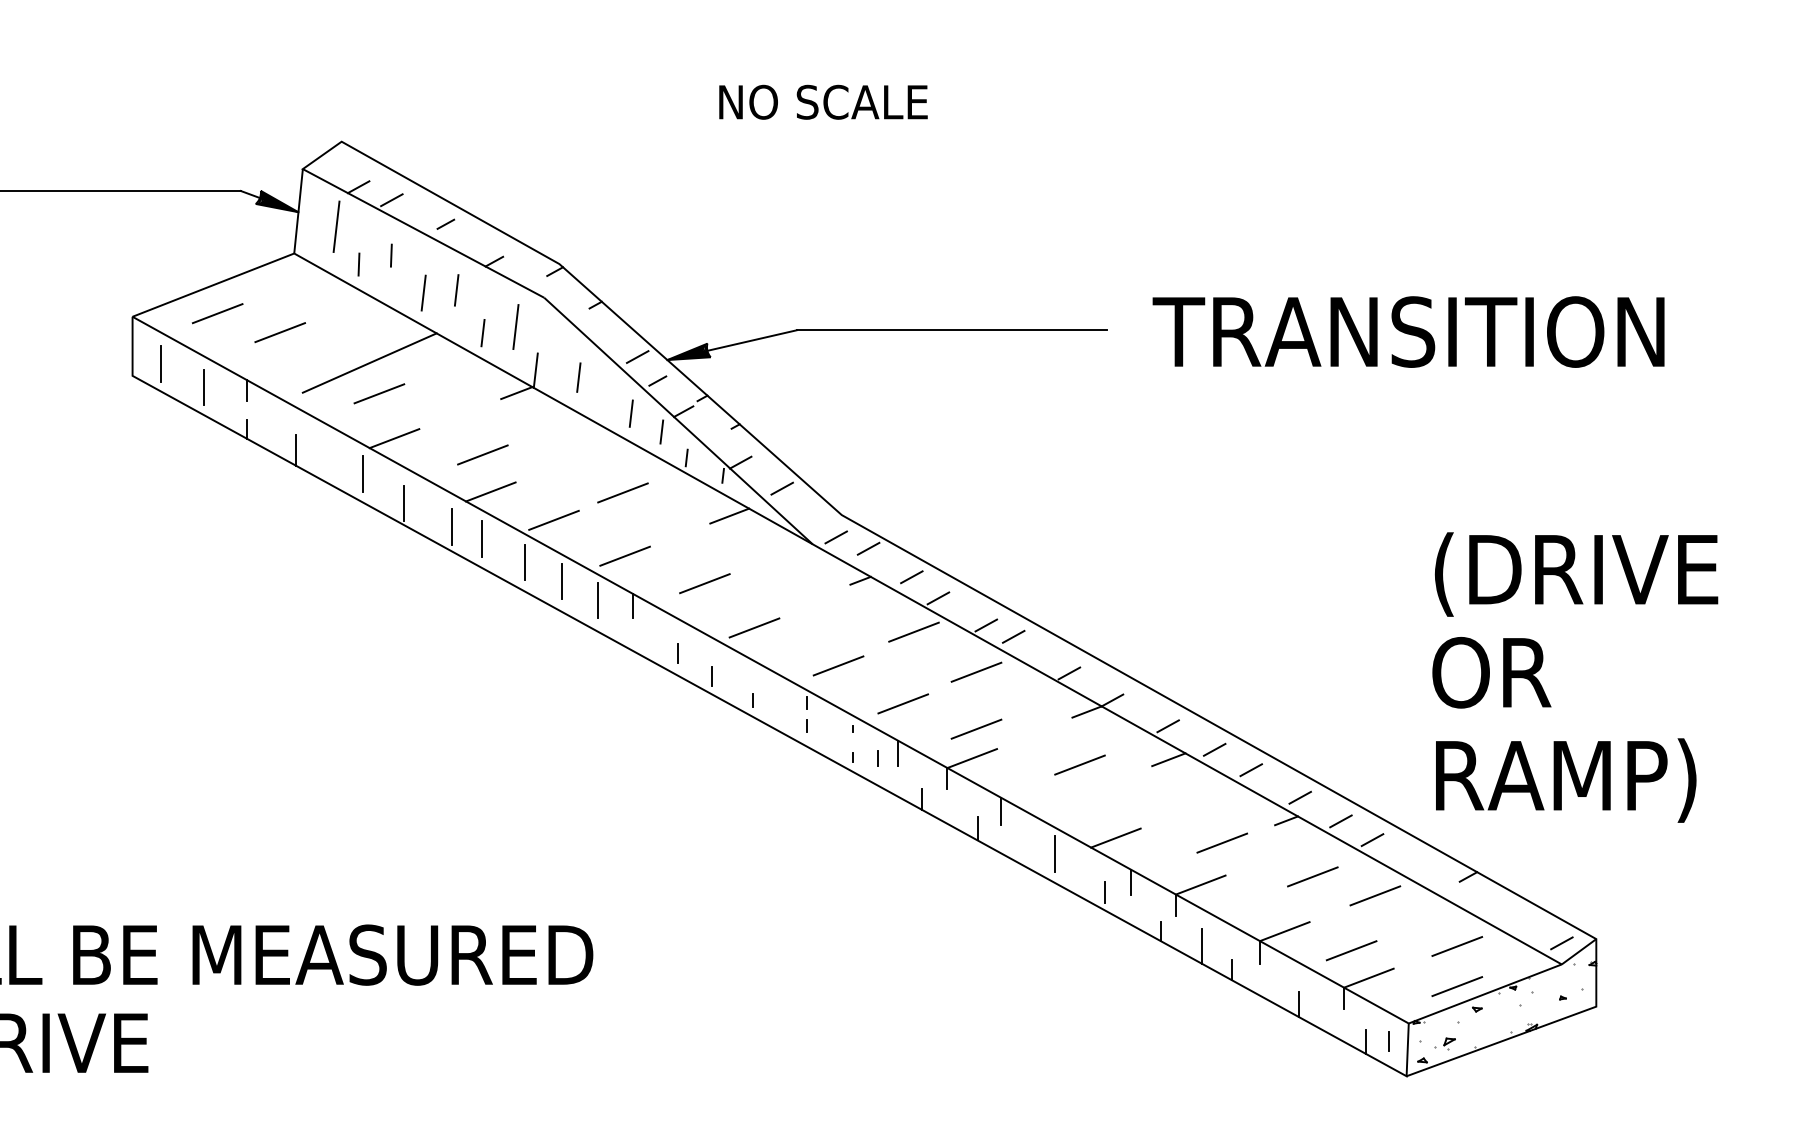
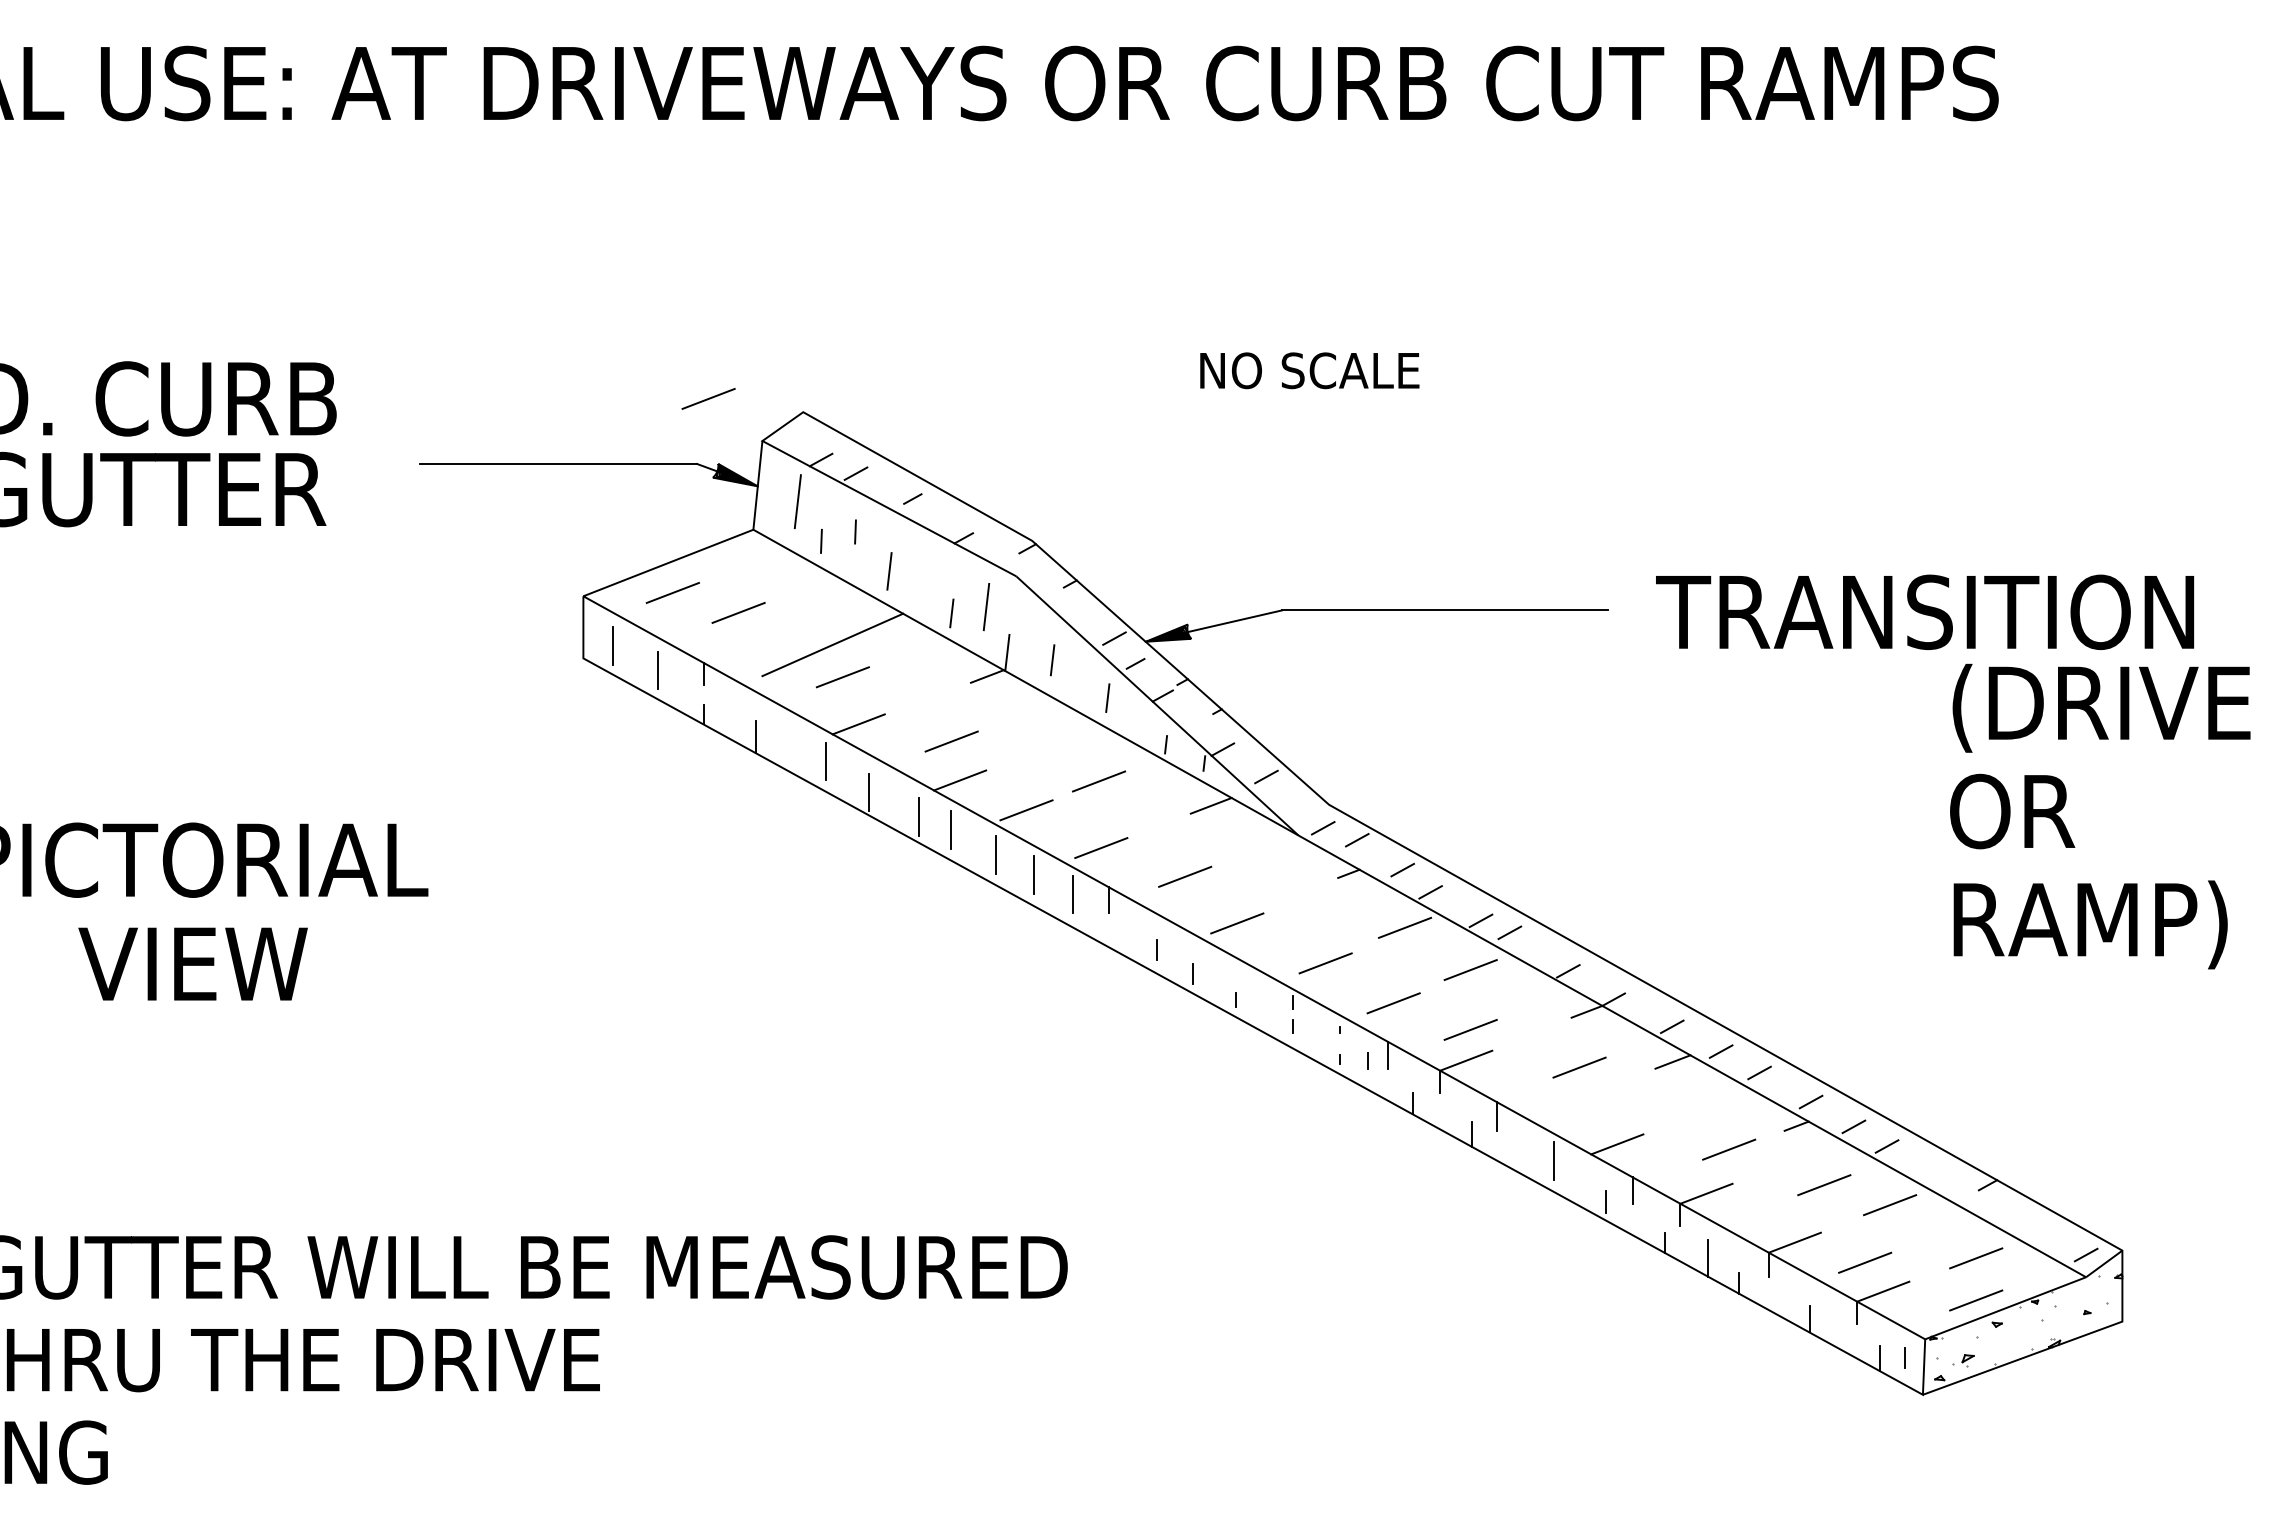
line: (251, 128) -> (708, 398), added
line: (456, 290) -> (924, 568), removed
line: (661, 432) -> (1139, 717), removed
text: (1575, 677) -> (2100, 816), moved

